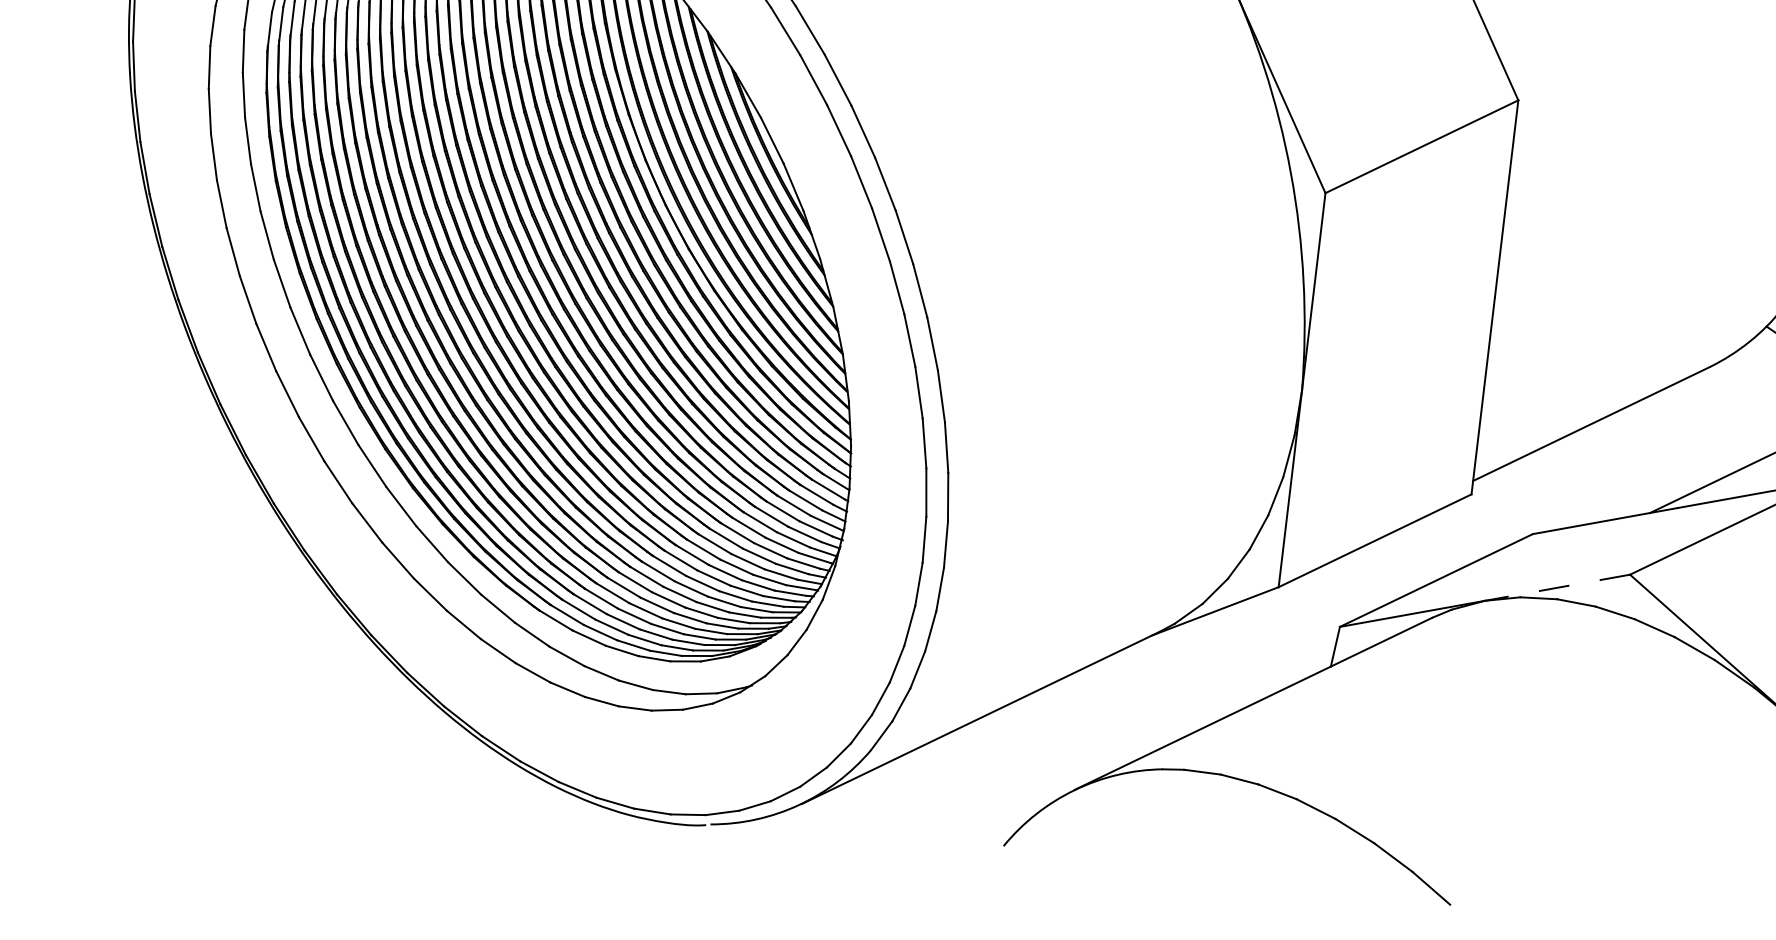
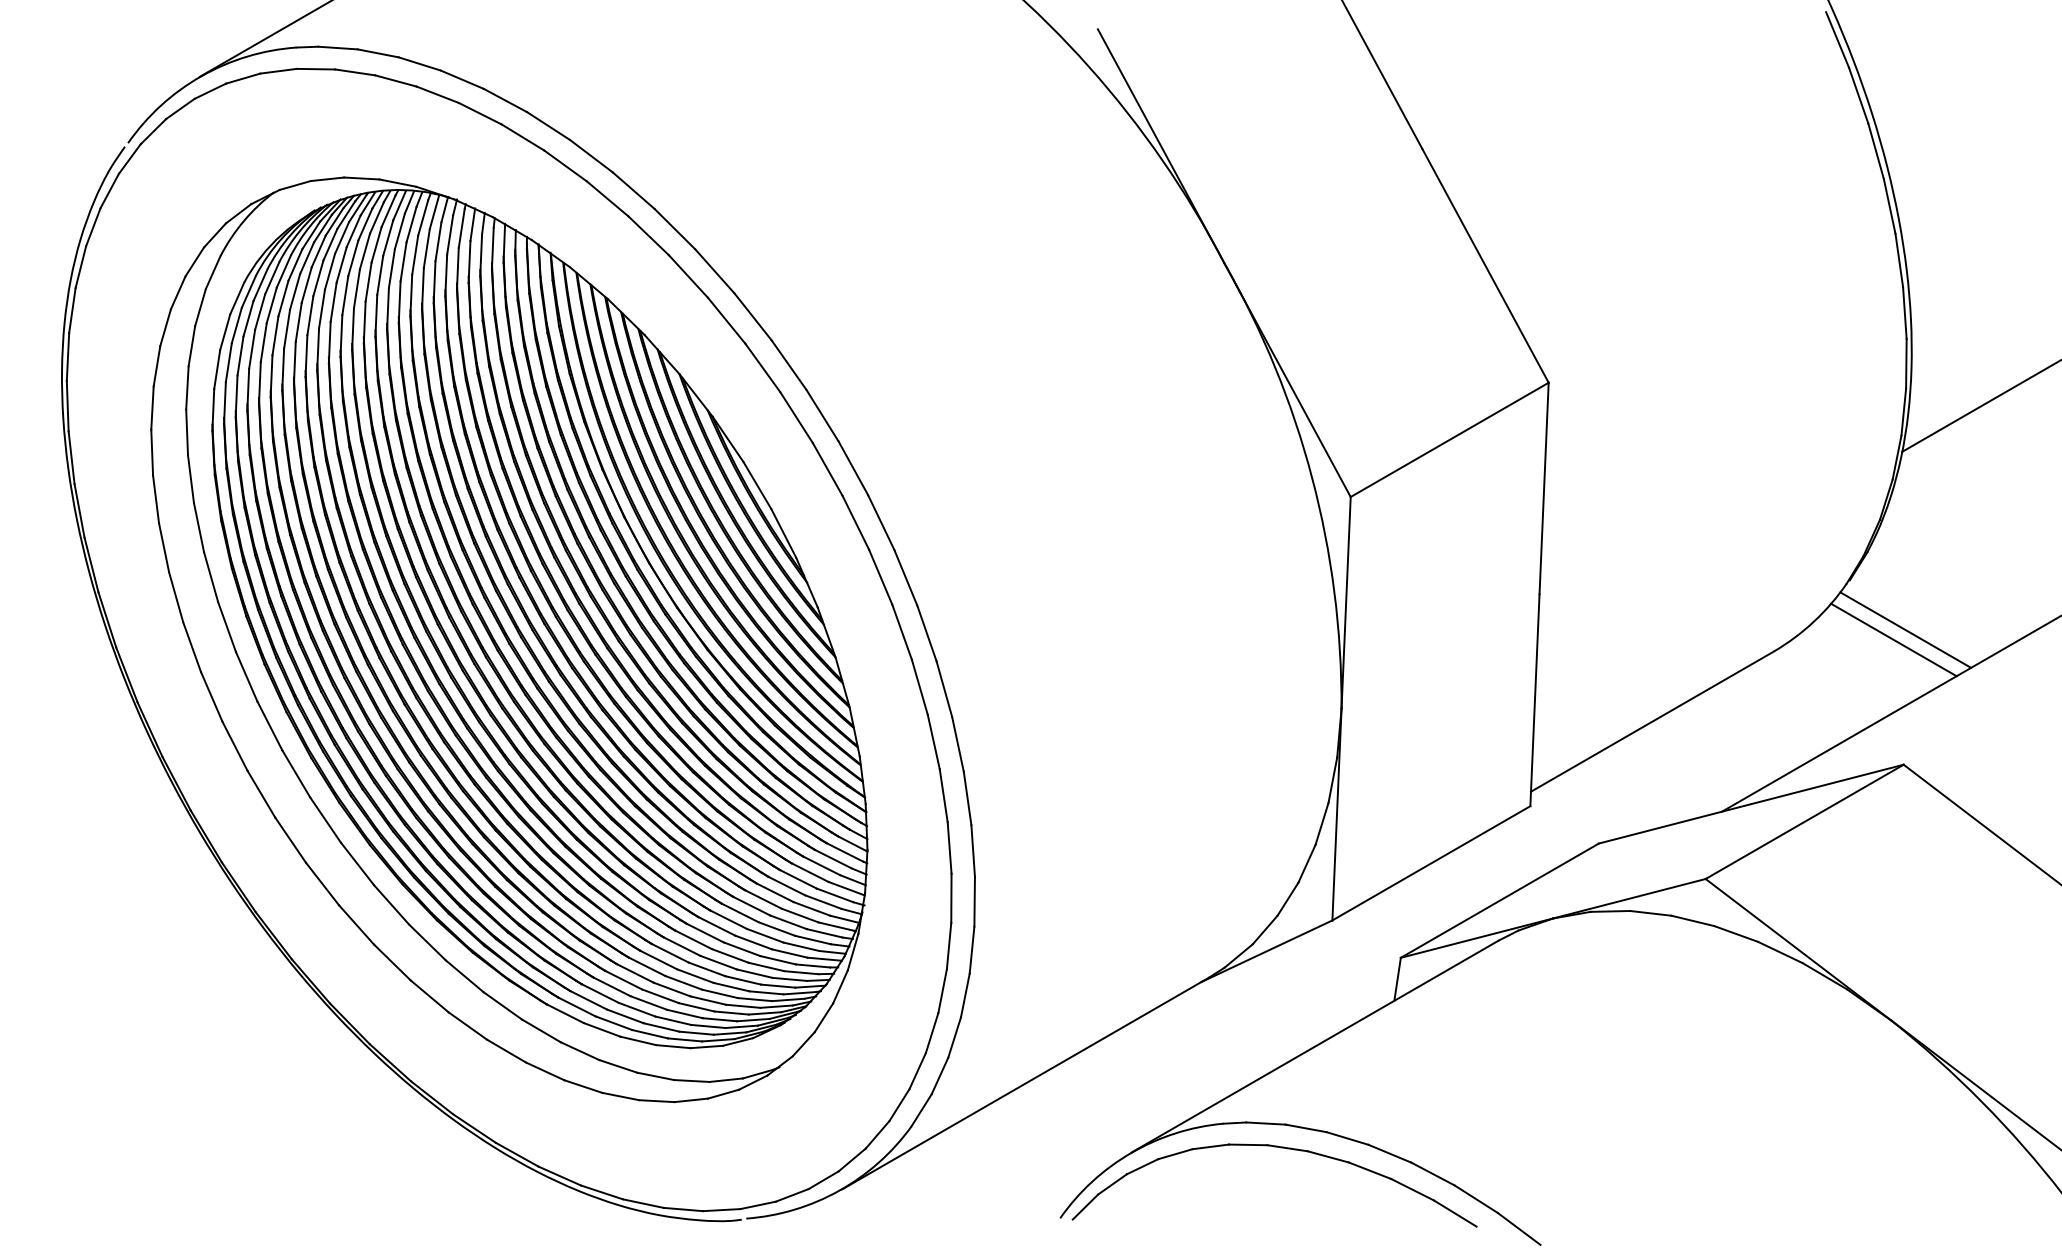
line: (1557, 587) -> (1629, 898), dashed -> solid
part: (1214, 796) -> (1280, 1148), added

